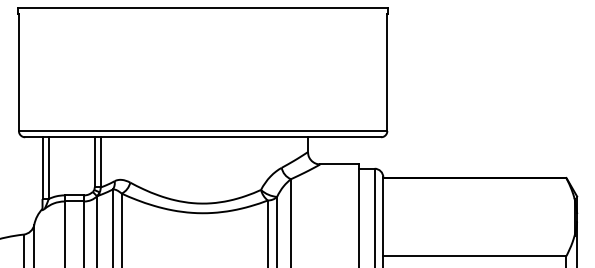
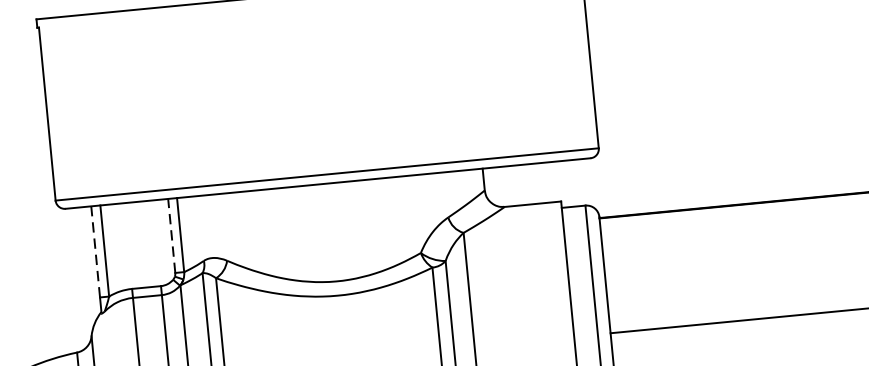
line: (94, 161) -> (171, 234), solid -> dashed
line: (42, 168) -> (95, 252), solid -> dashed

